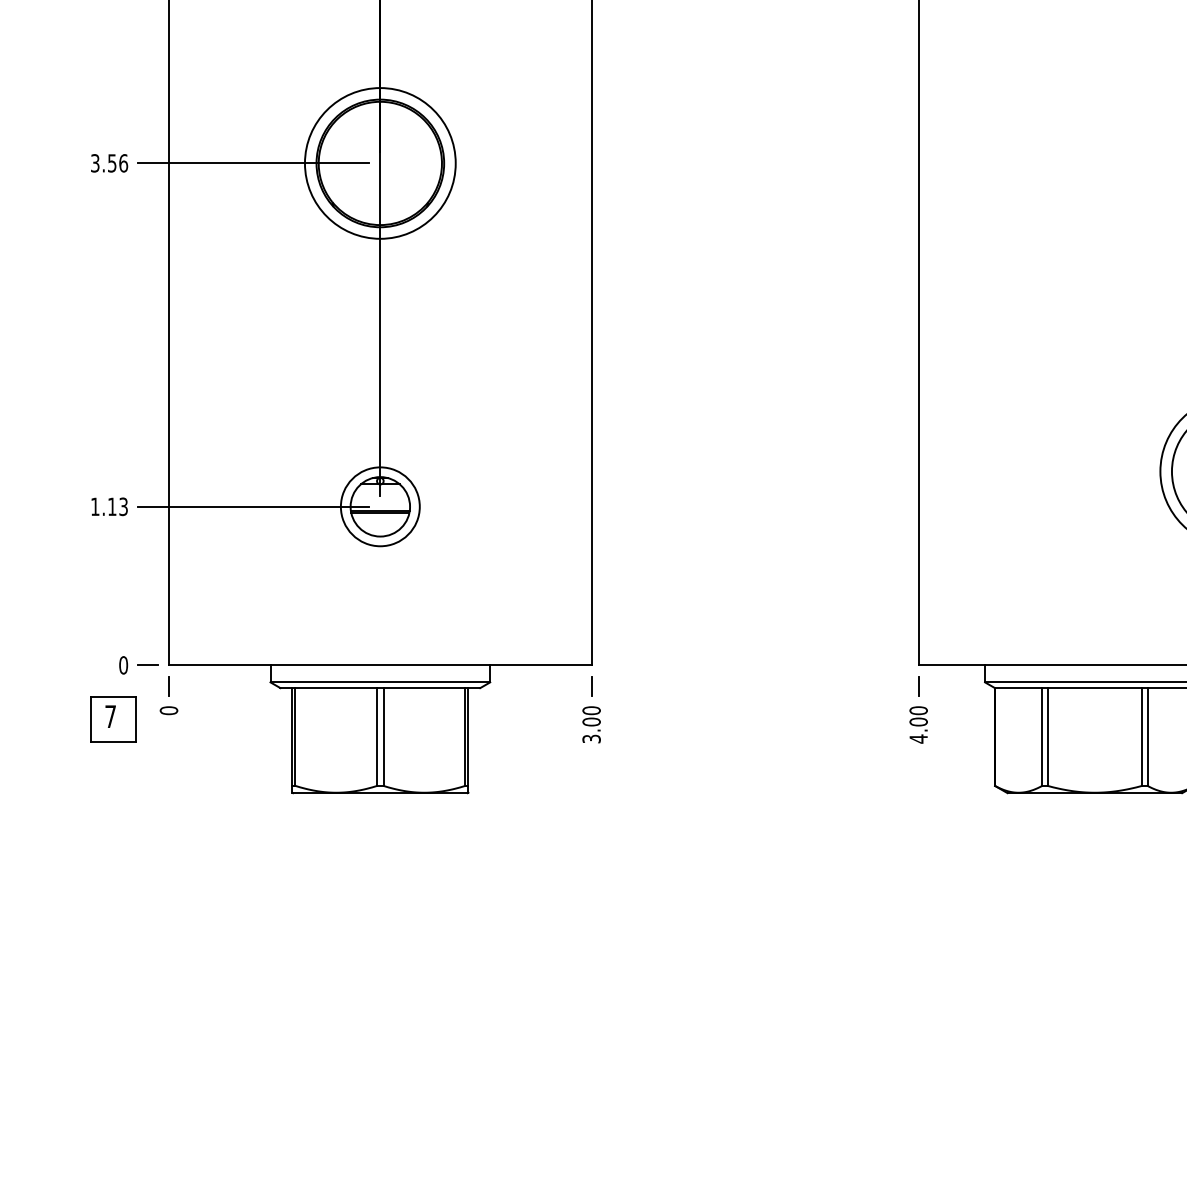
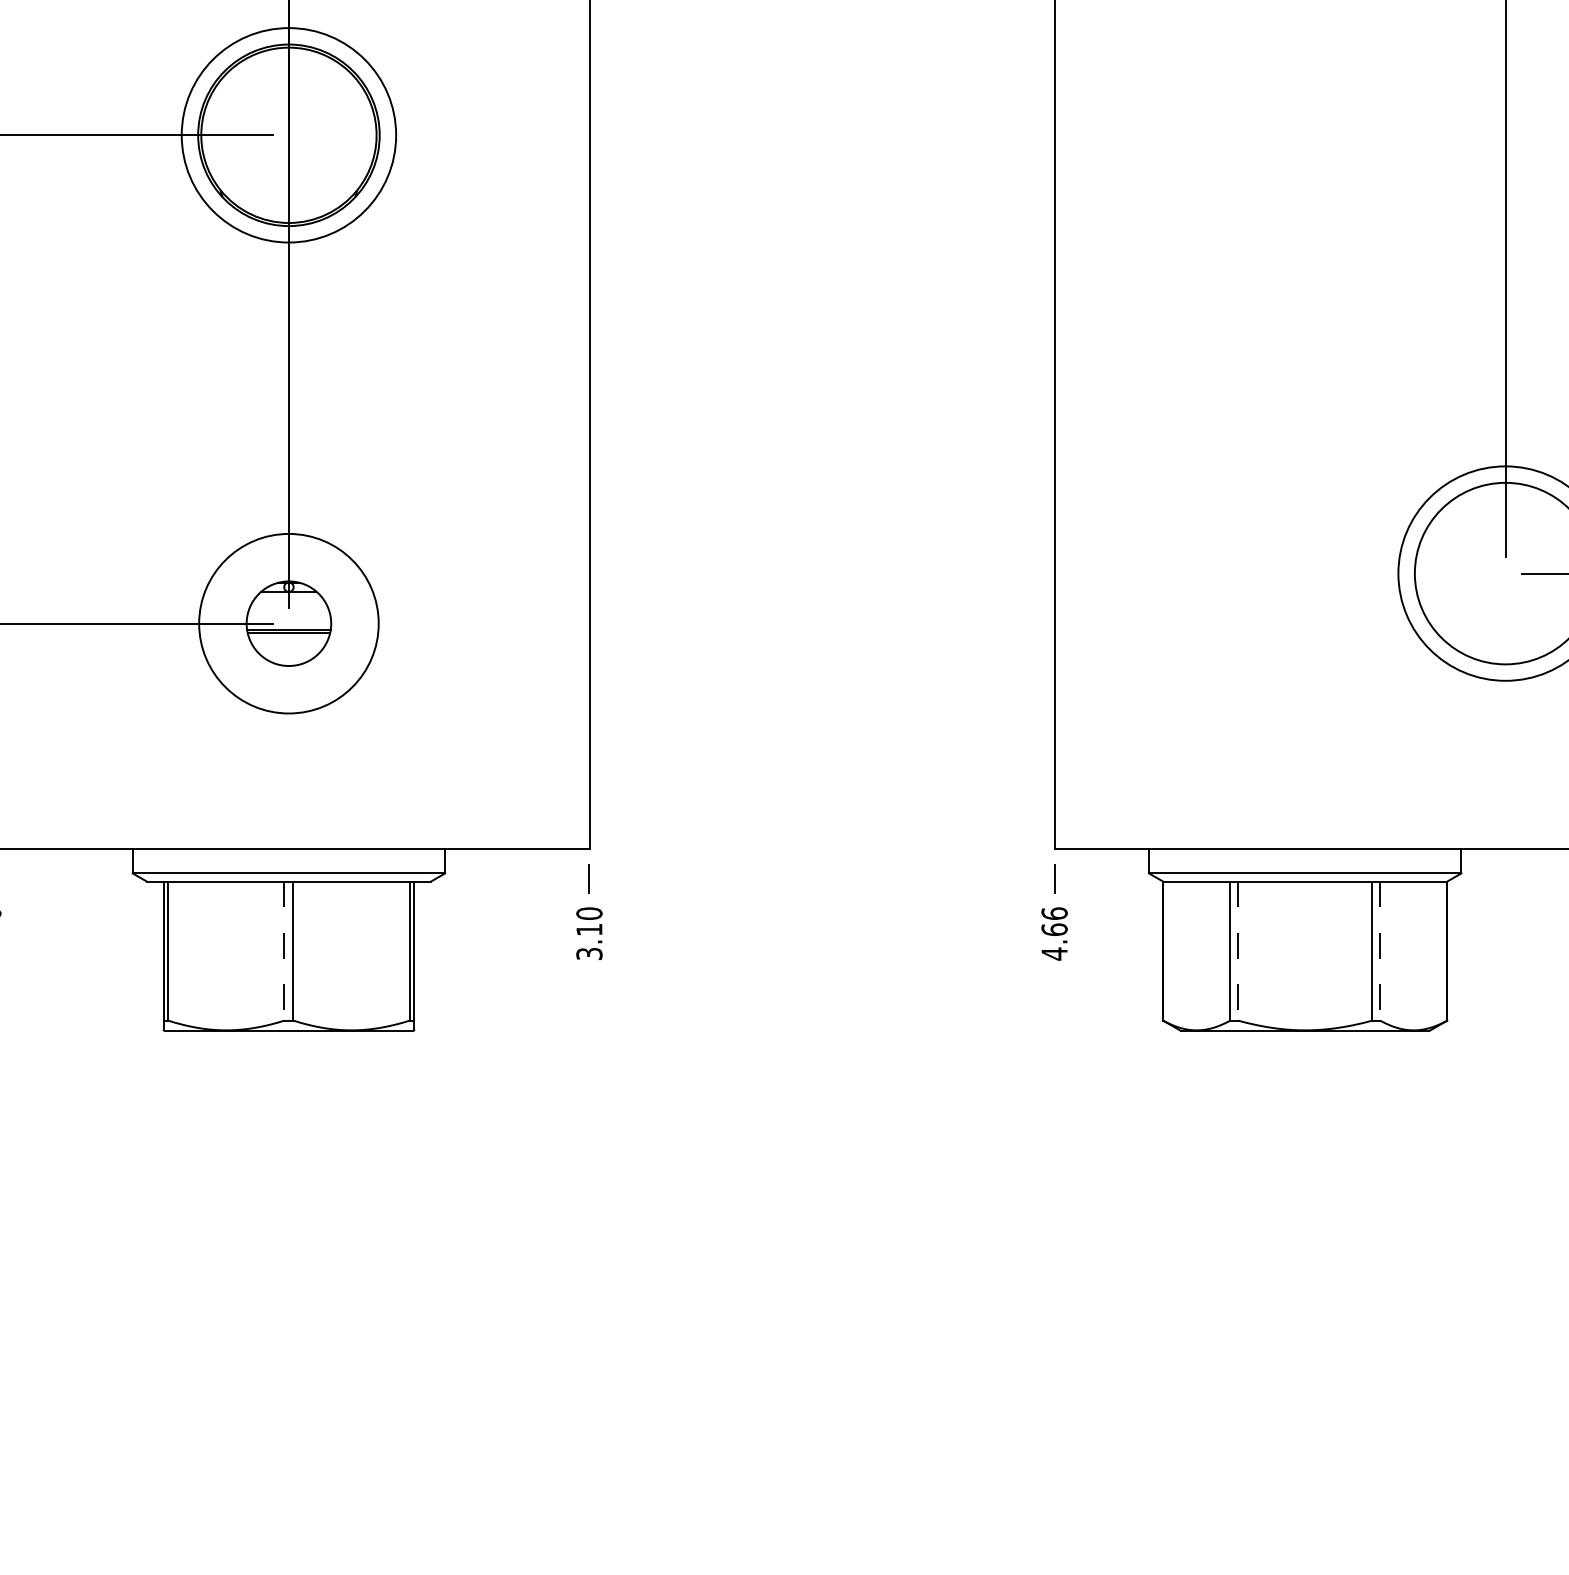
circle: (379, 506) -> (287, 623), size x1.6
text: (918, 716) -> (1054, 921), 4.00 -> 4.66
text: (591, 721) -> (589, 929), 3.00 -> 3.10
line: (377, 737) -> (284, 951), solid -> dashed
line: (1047, 737) -> (1237, 951), solid -> dashed
line: (1147, 737) -> (1380, 951), solid -> dashed

